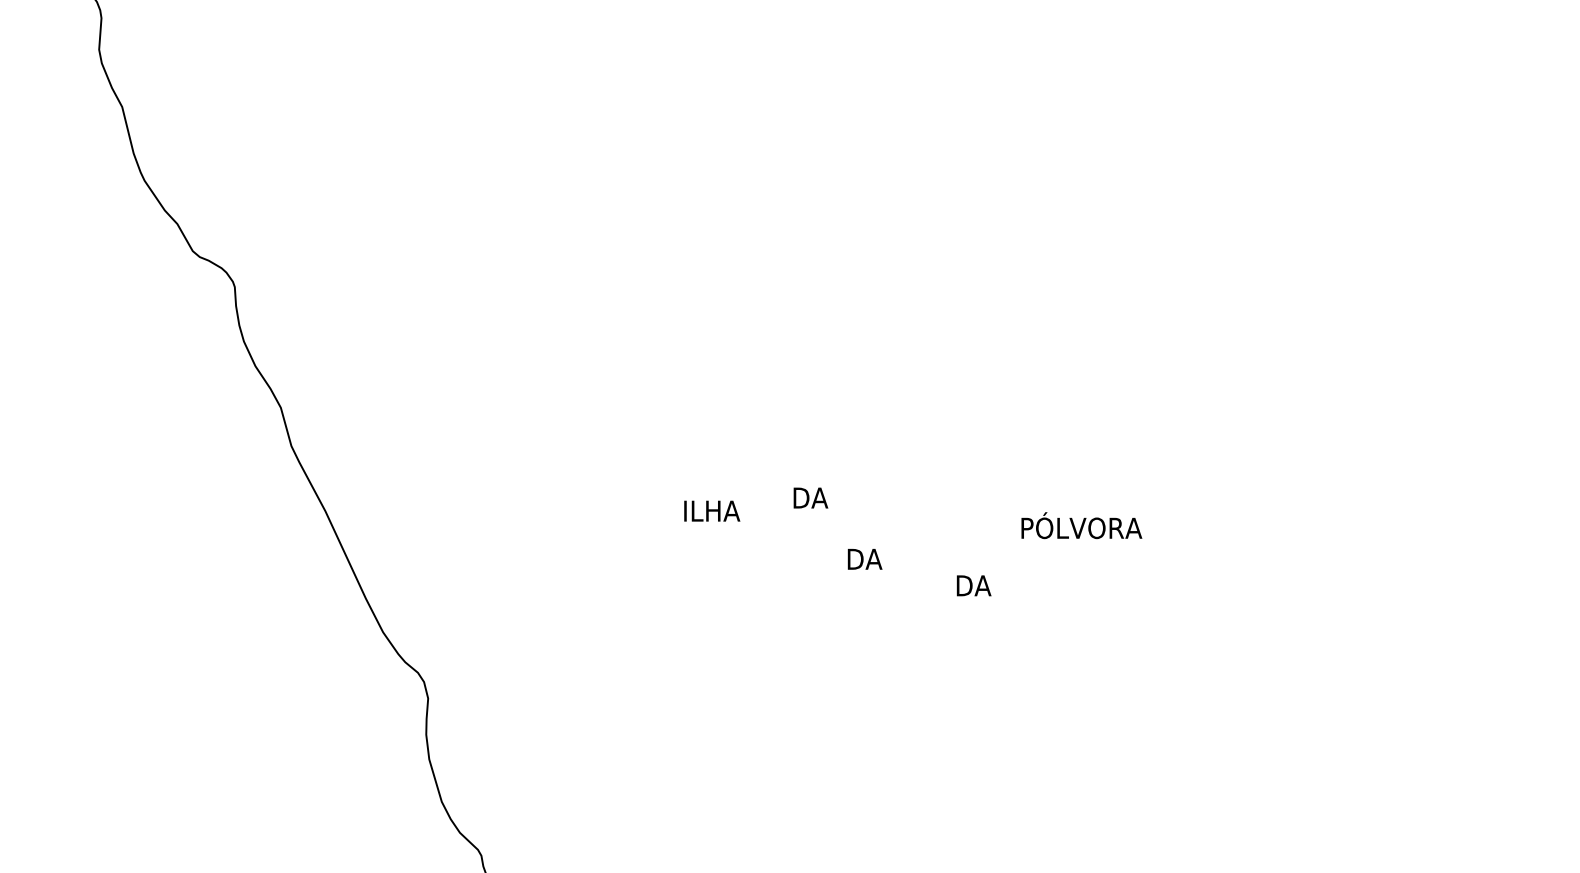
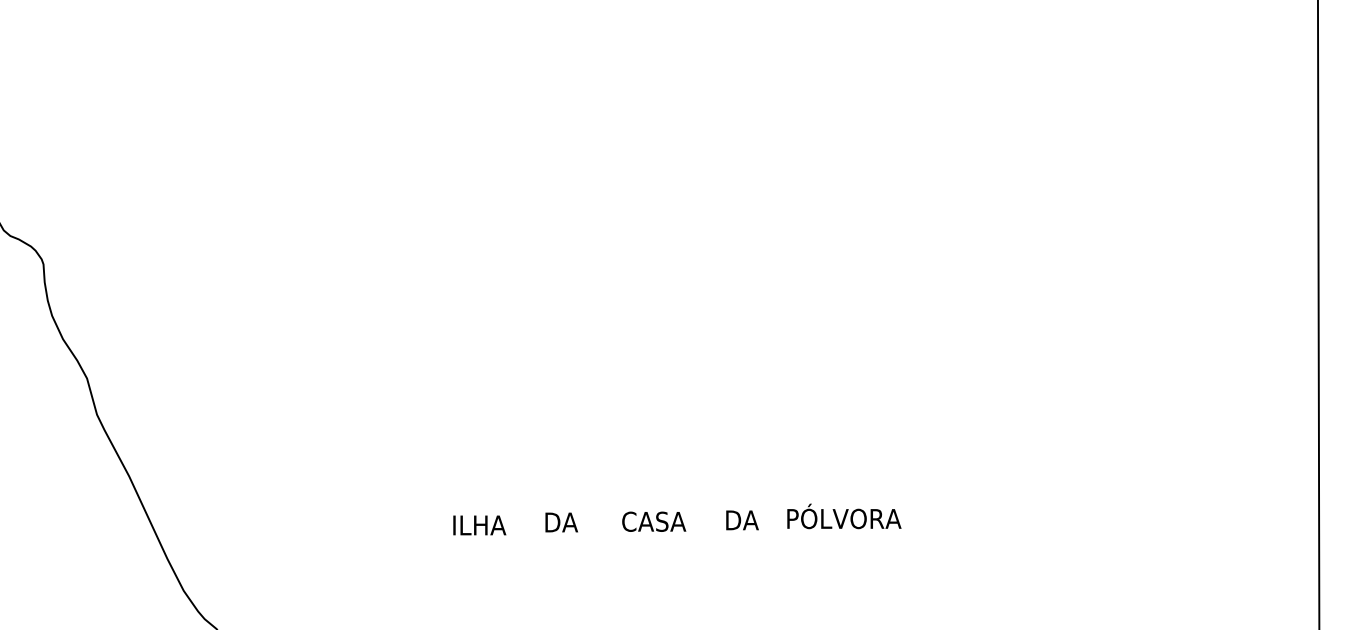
text: (810, 497) -> (561, 521), moved
text: (712, 510) -> (480, 524), moved
text: (1081, 525) -> (844, 516), moved
text: (880, 559) -> (654, 521), DA -> CASA
text: (973, 585) -> (741, 520), moved

